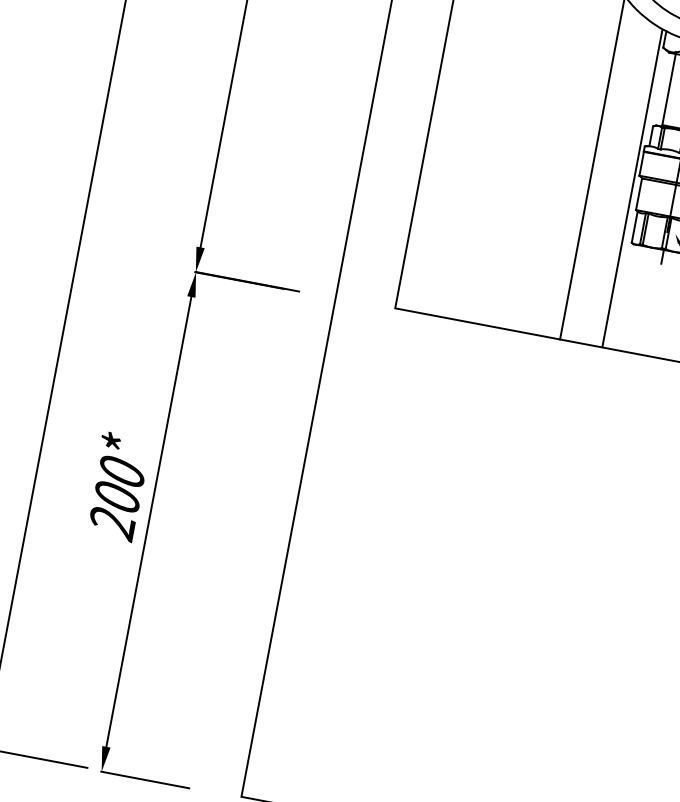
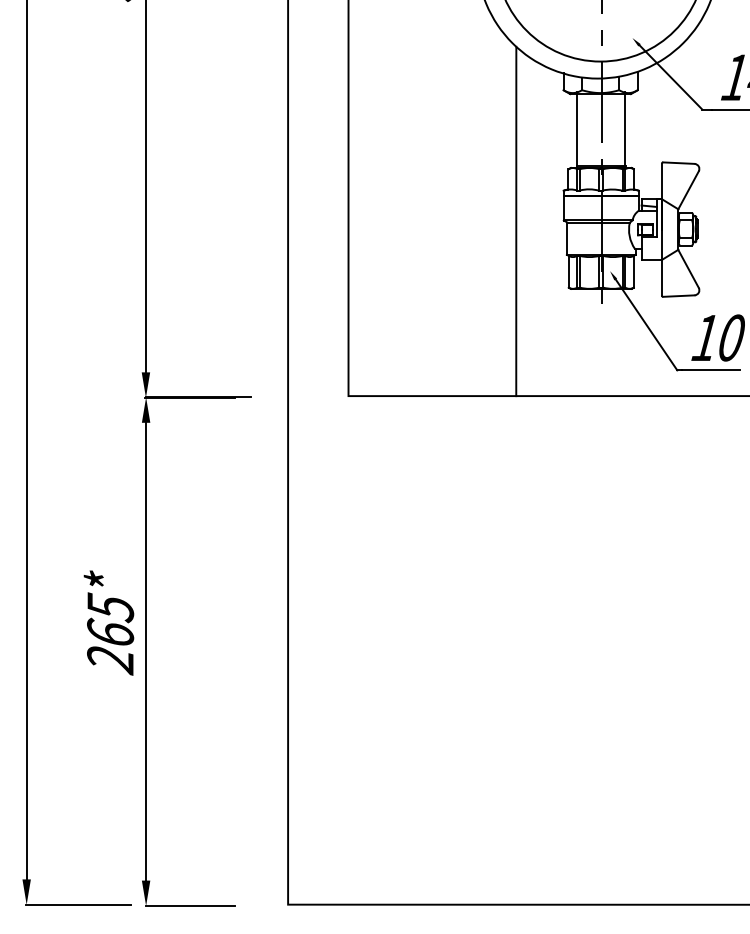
line: (632, 188) -> (559, 234), removed
text: (120, 482) -> (110, 618), 200* -> 265*

